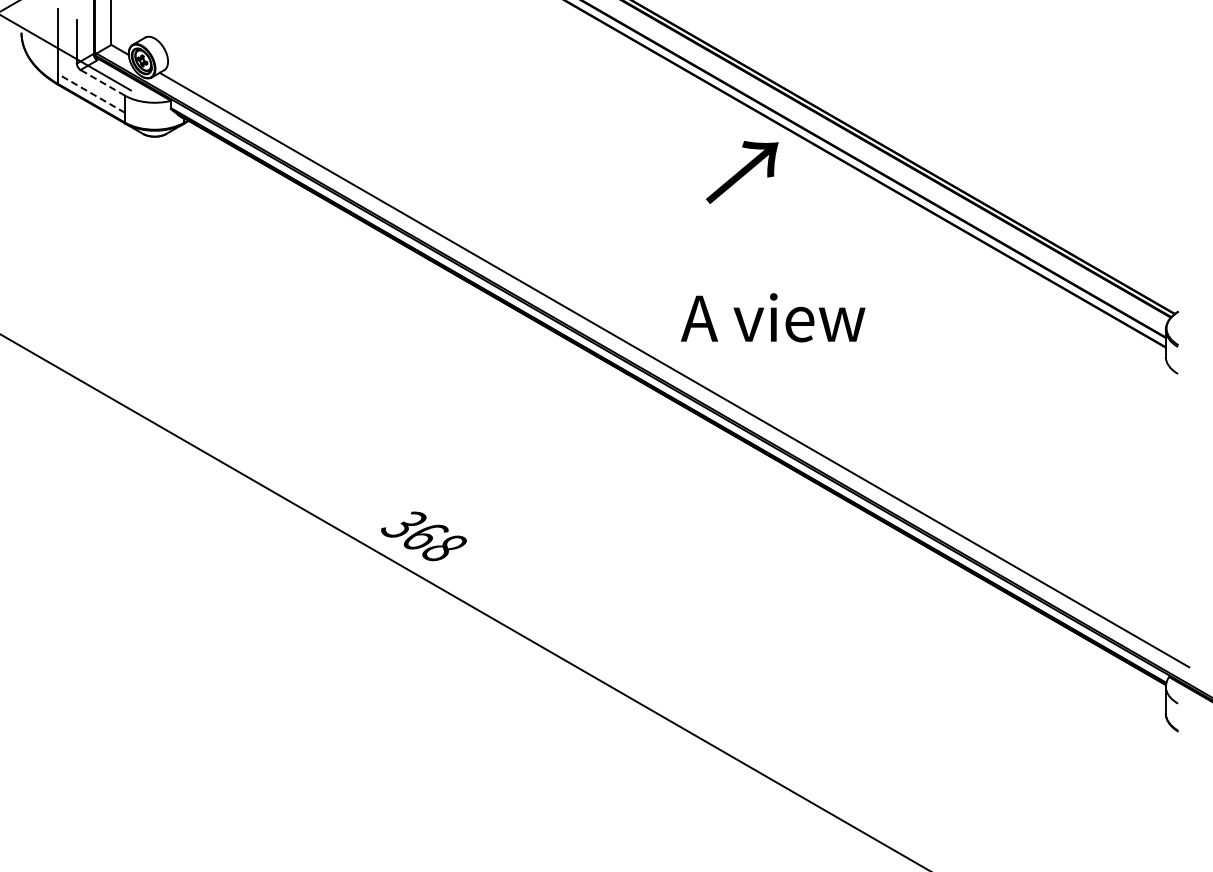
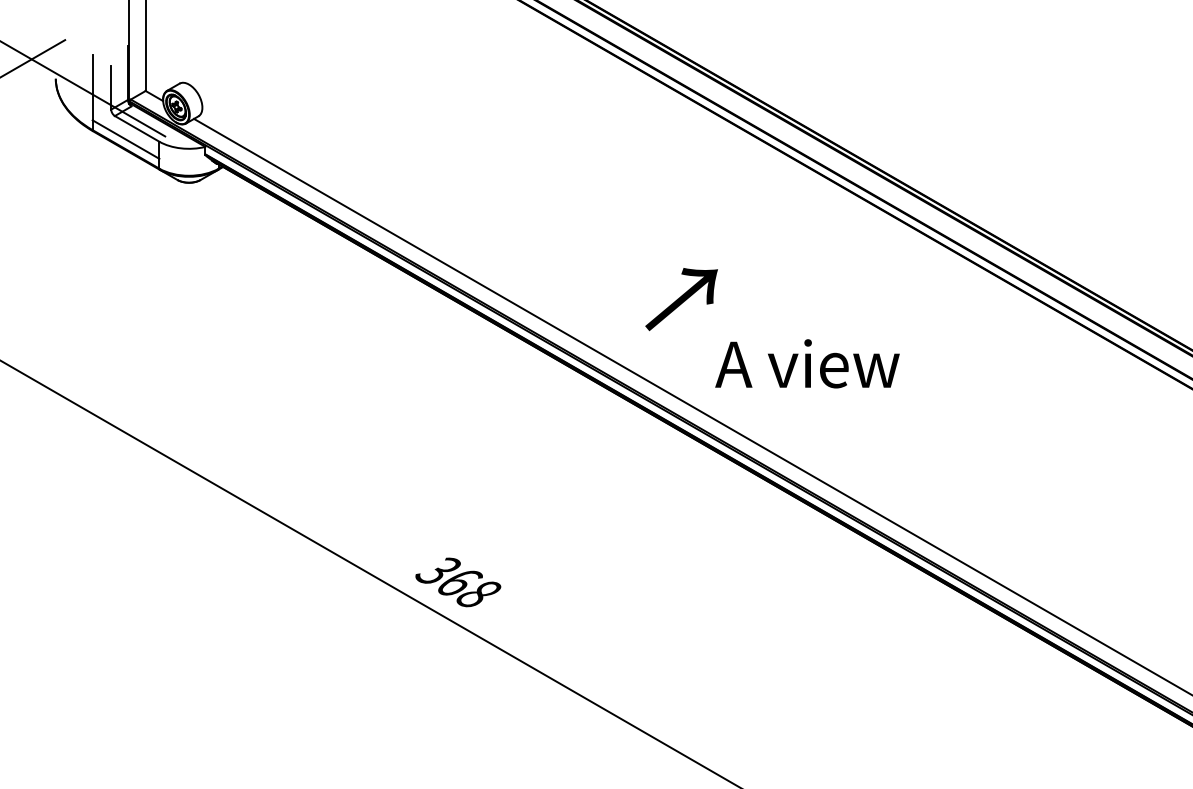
line: (102, 82) -> (136, 128), dashed -> solid
line: (91, 93) -> (125, 139), dashed -> solid
text: (742, 171) -> (681, 298), moved

